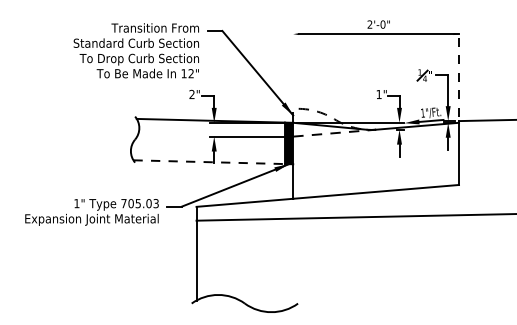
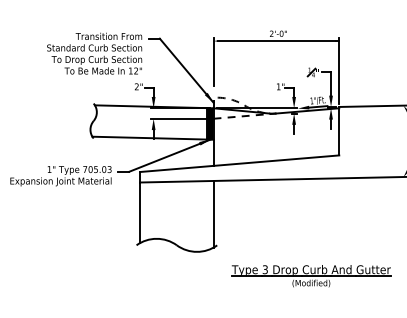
line: (293, 62) -> (213, 62), added
line: (459, 74) -> (339, 71), dashed -> solid
line: (210, 162) -> (150, 138), dashed -> solid
line: (293, 261) -> (213, 213), added

